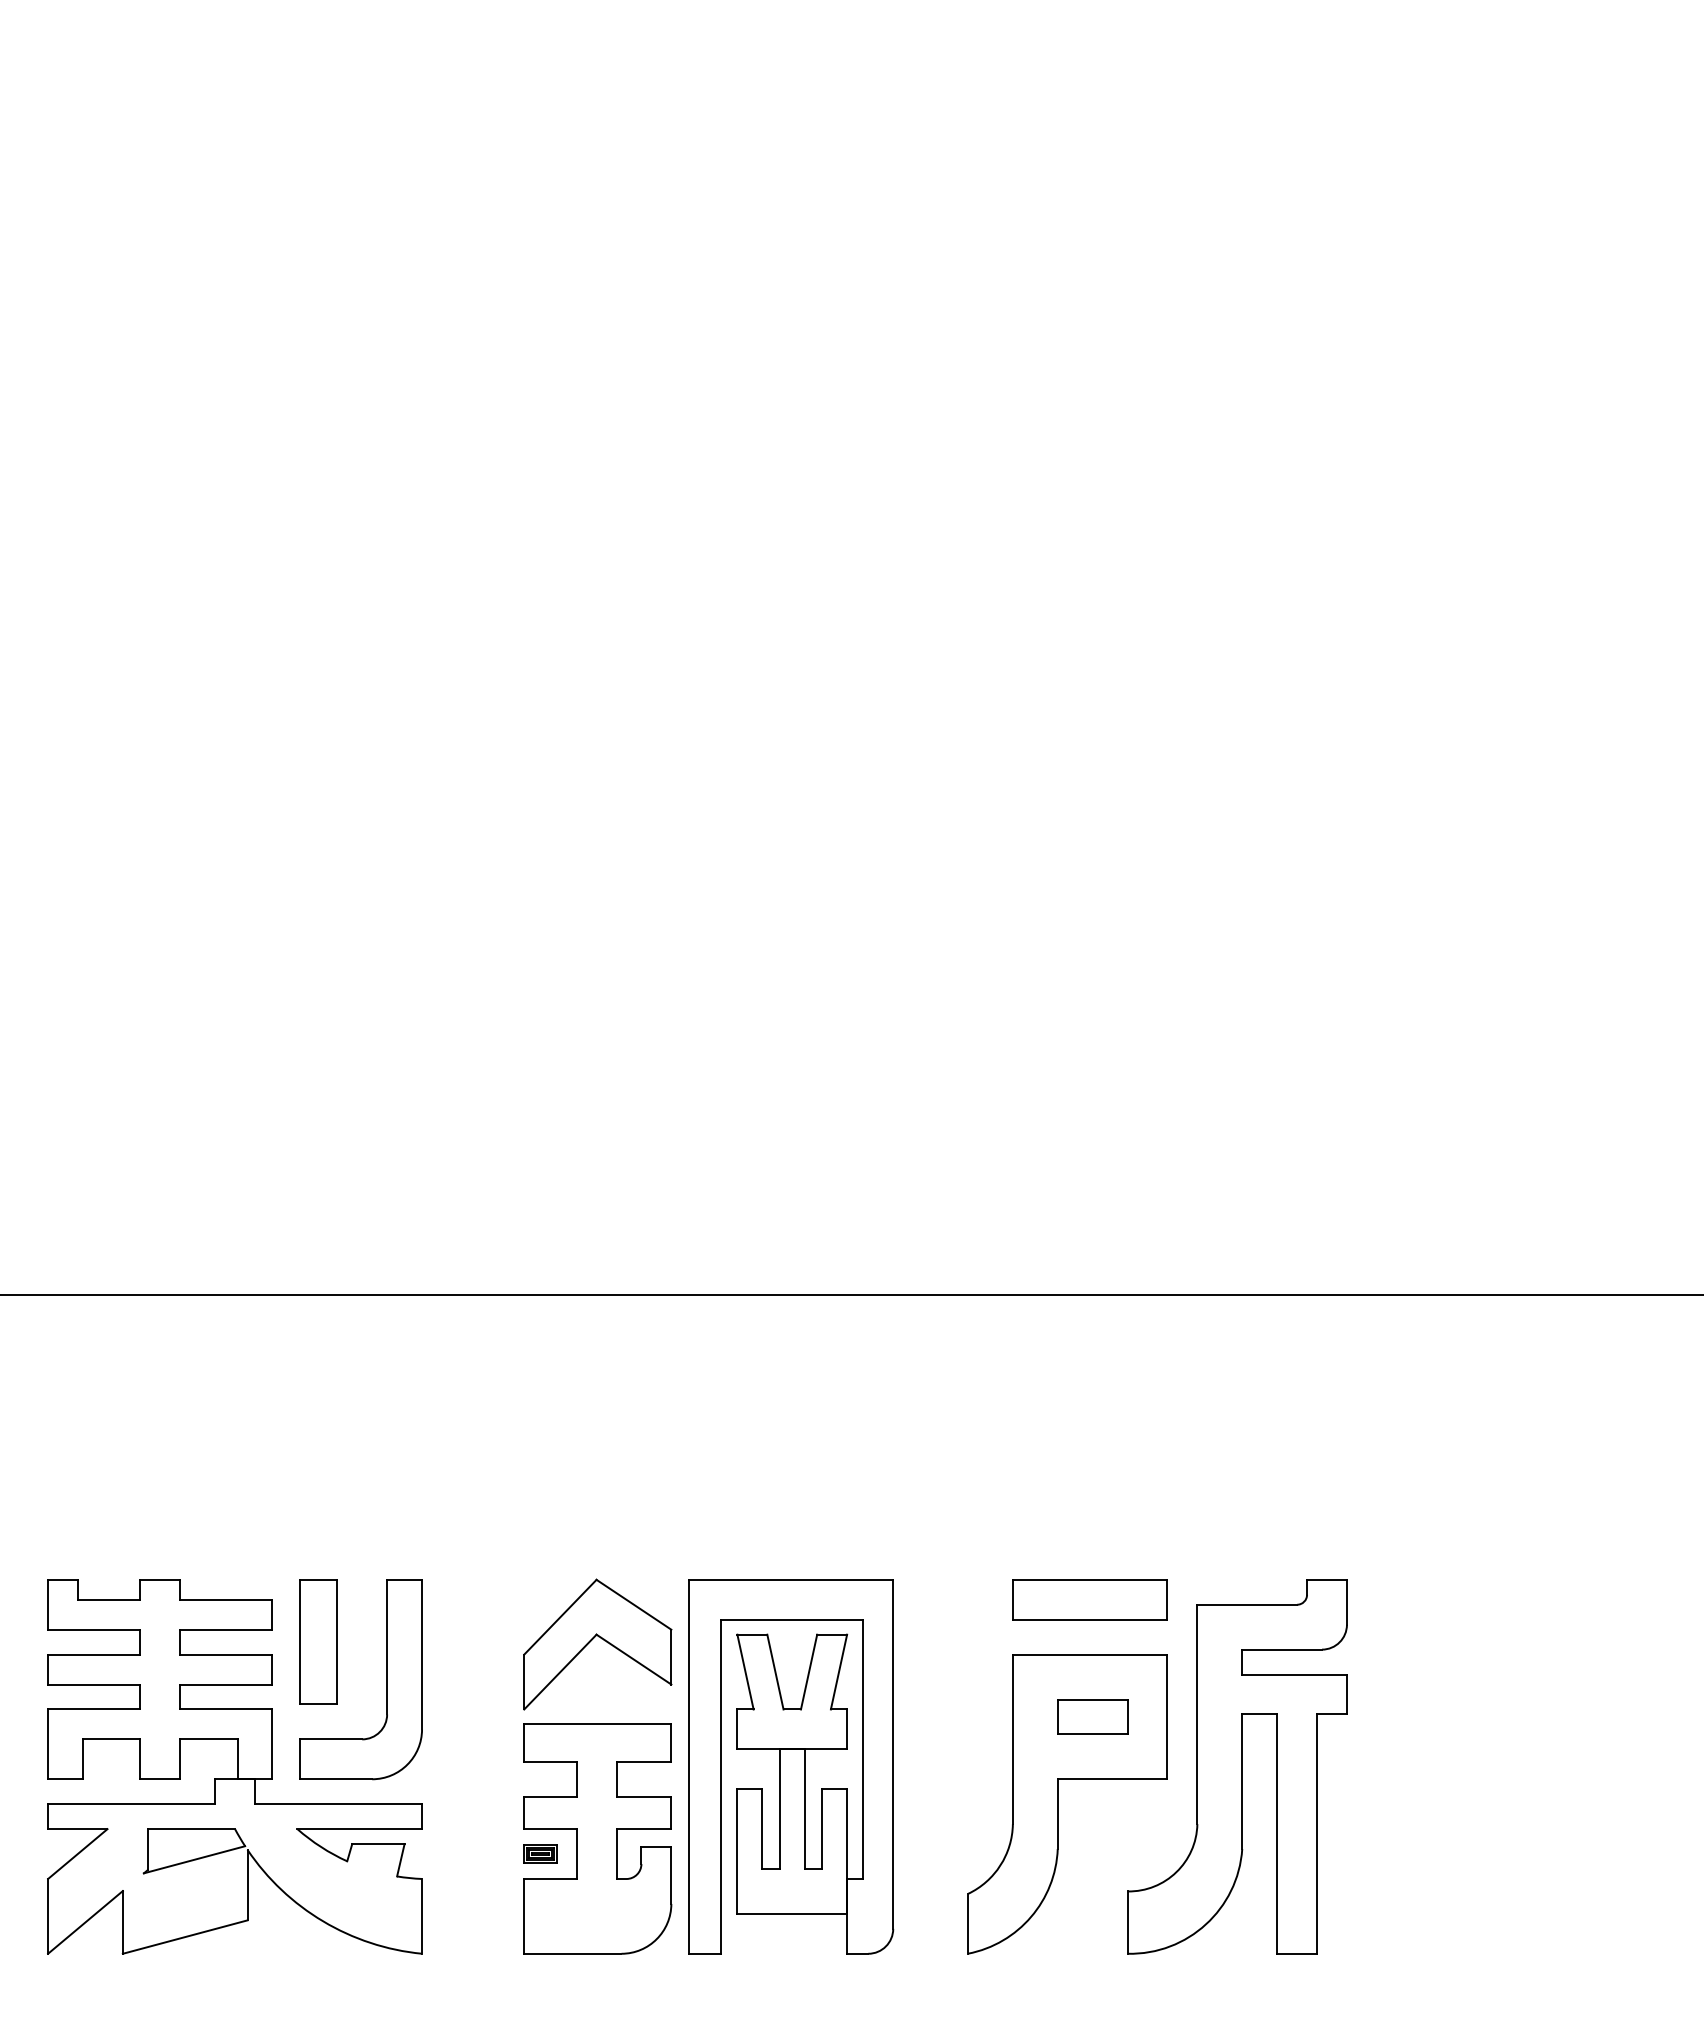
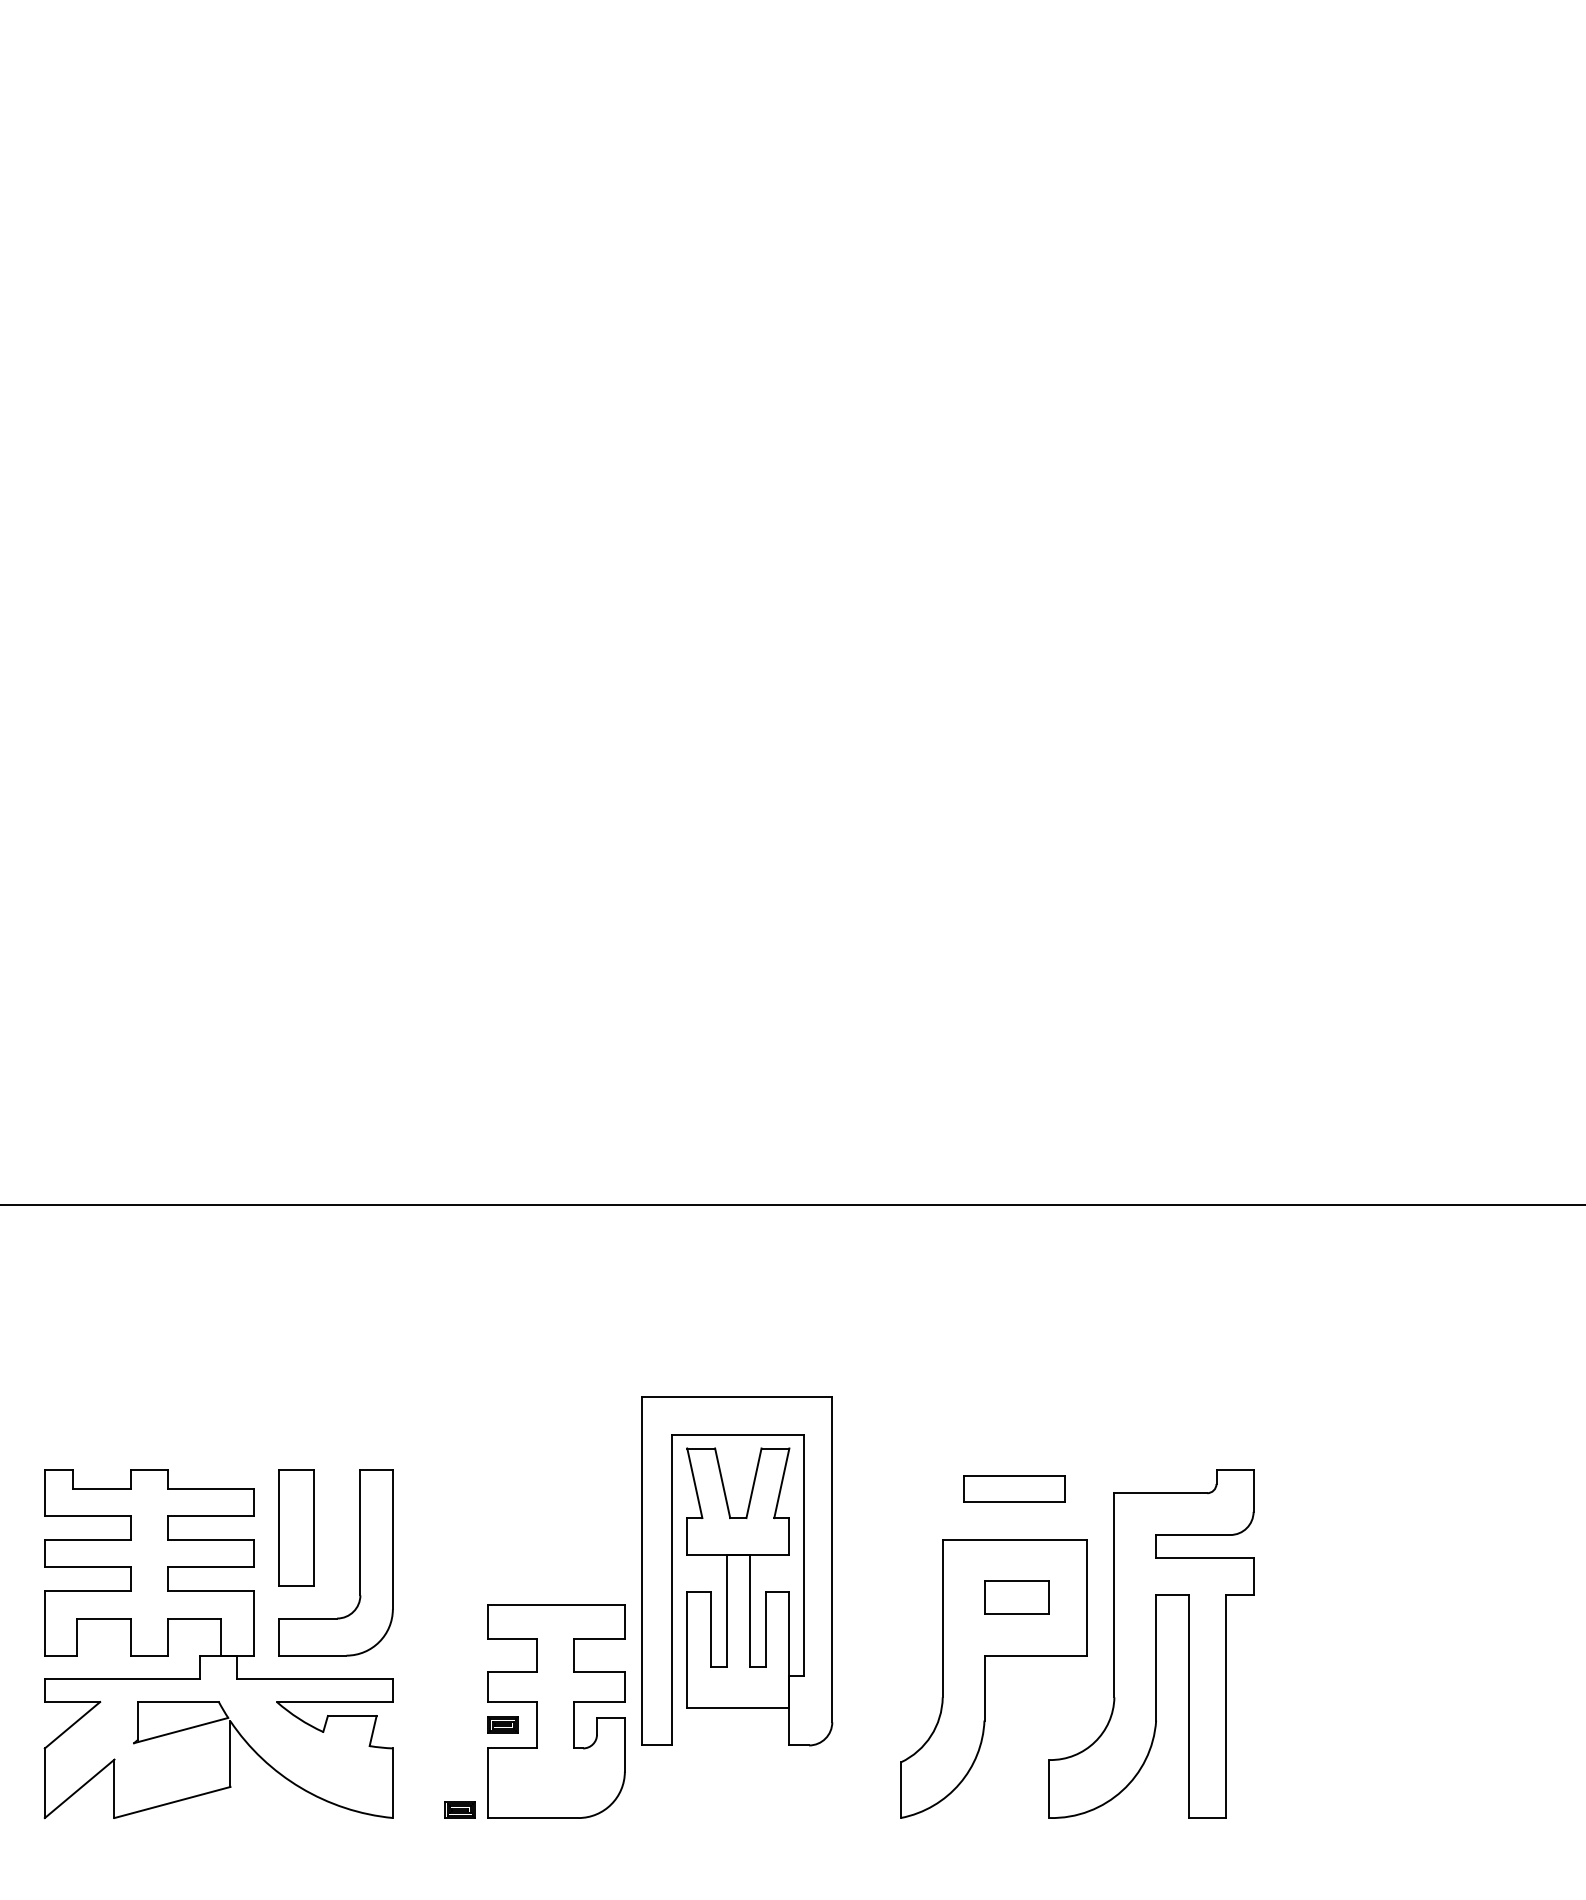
part: (1089, 1599) -> (1014, 1488), size x0.7
part: (593, 1639) -> (552, 1525), removed
part: (791, 1766) -> (737, 1571), moved
part: (494, 1944) -> (460, 1809), added

